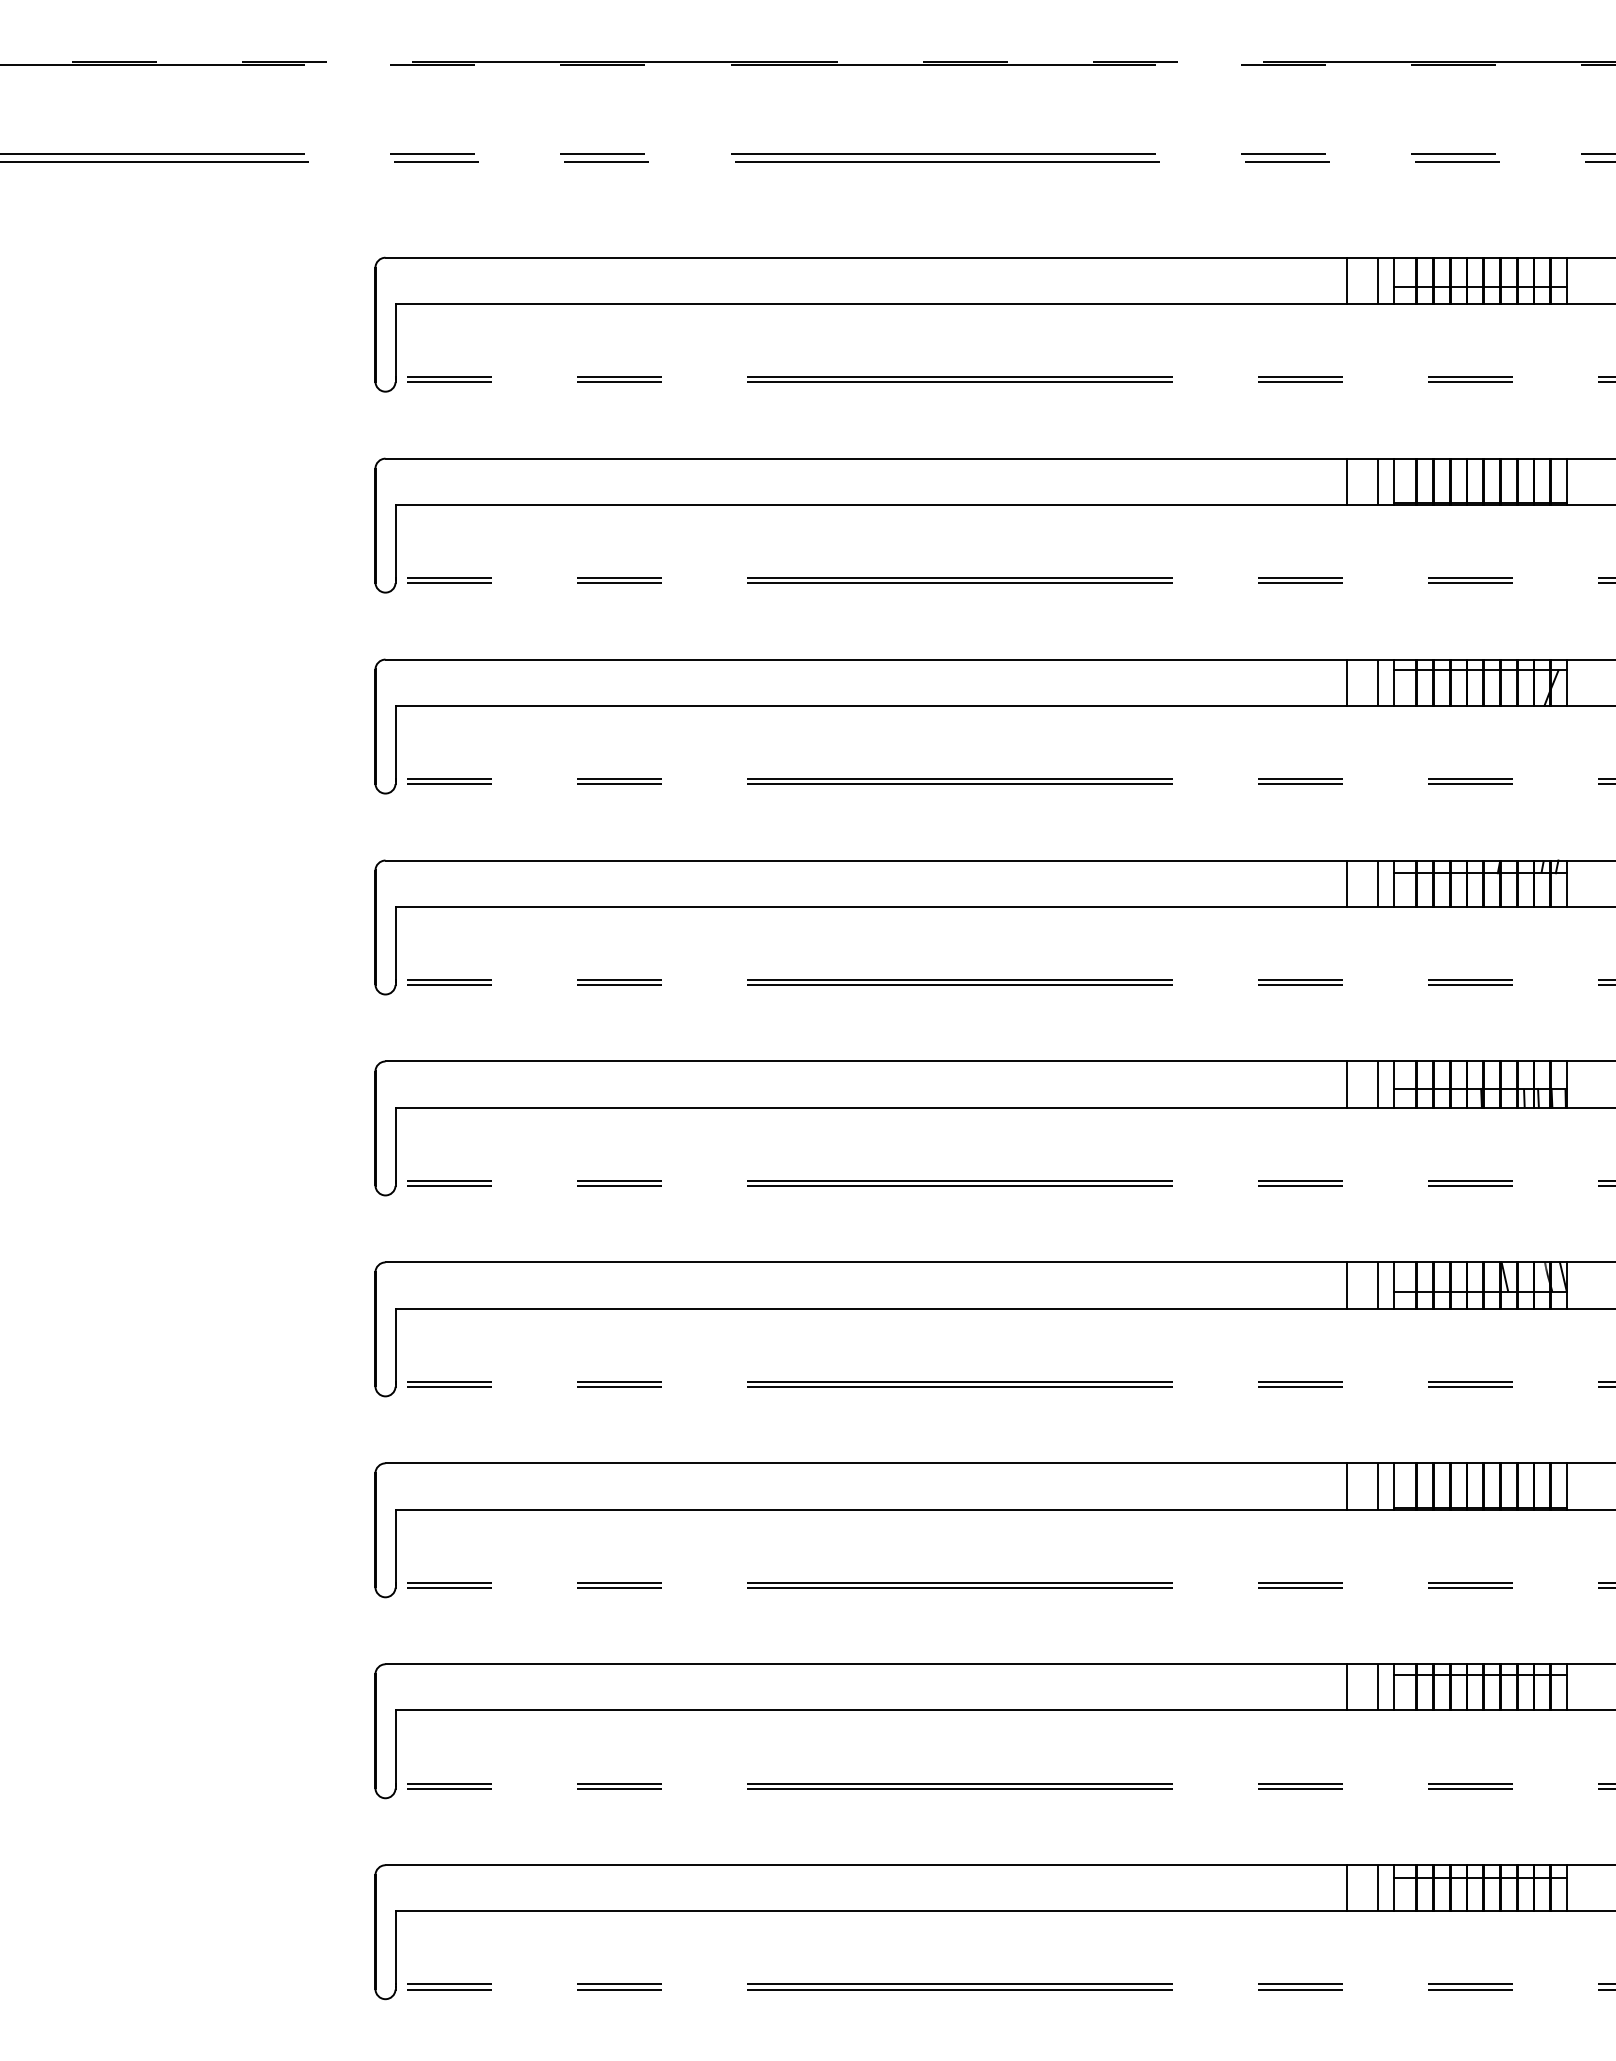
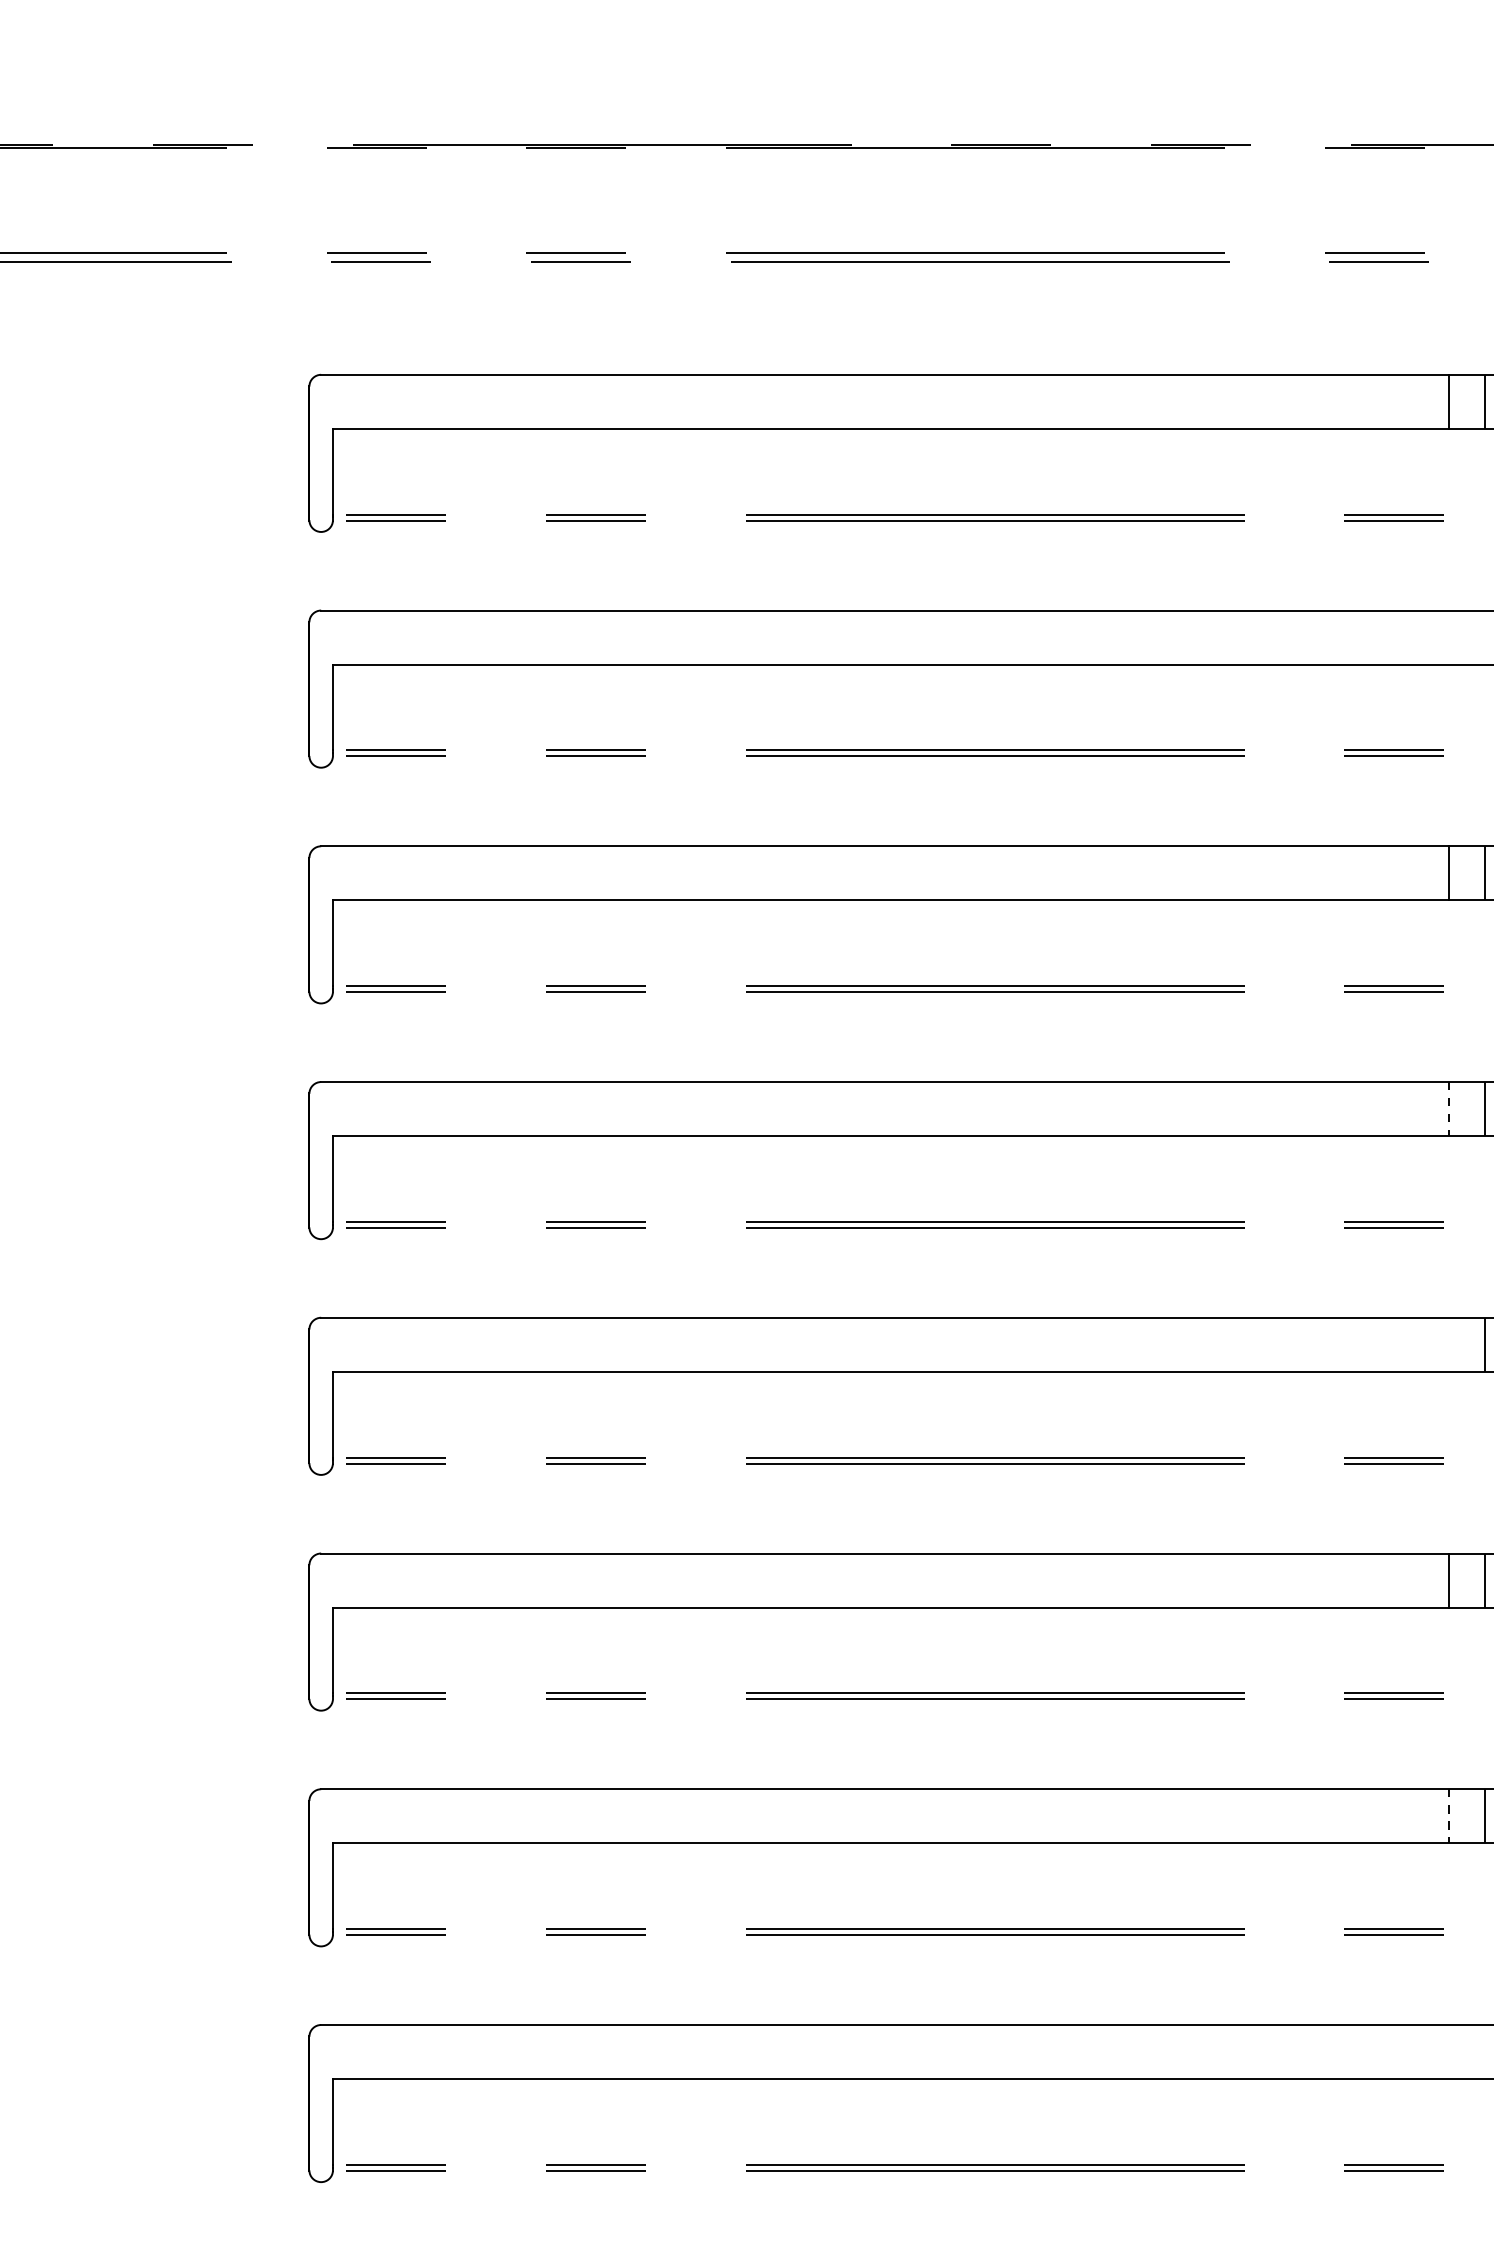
line: (1346, 481) -> (1448, 637), removed
line: (1377, 481) -> (1484, 637), removed
line: (1346, 884) -> (1448, 1110), solid -> dashed
line: (1346, 1084) -> (1448, 1344), removed
line: (1346, 1486) -> (1448, 1816), solid -> dashed
line: (1346, 1687) -> (1448, 2052), removed
line: (1377, 1687) -> (1484, 2052), removed

